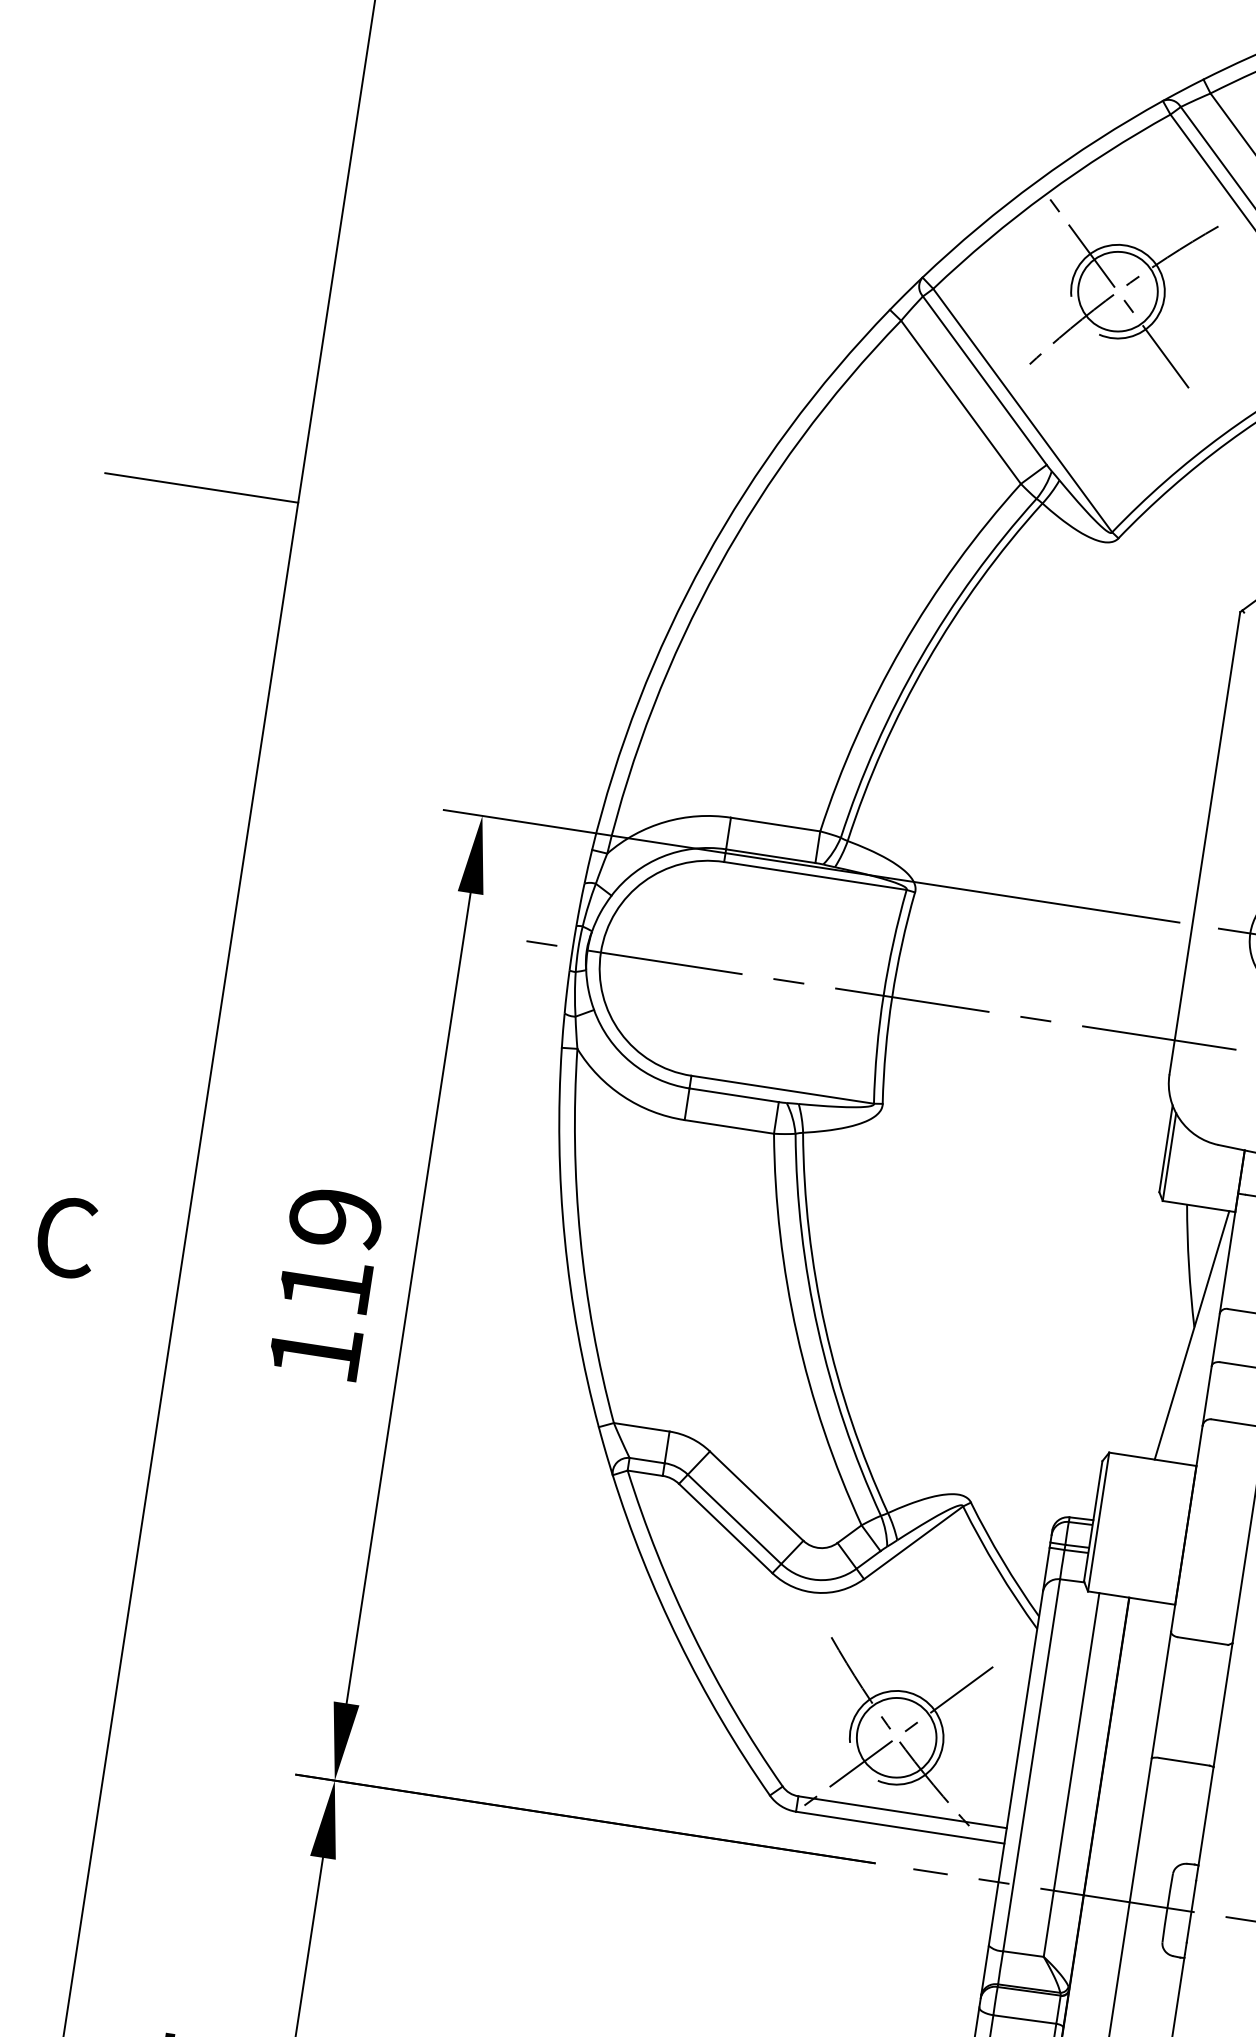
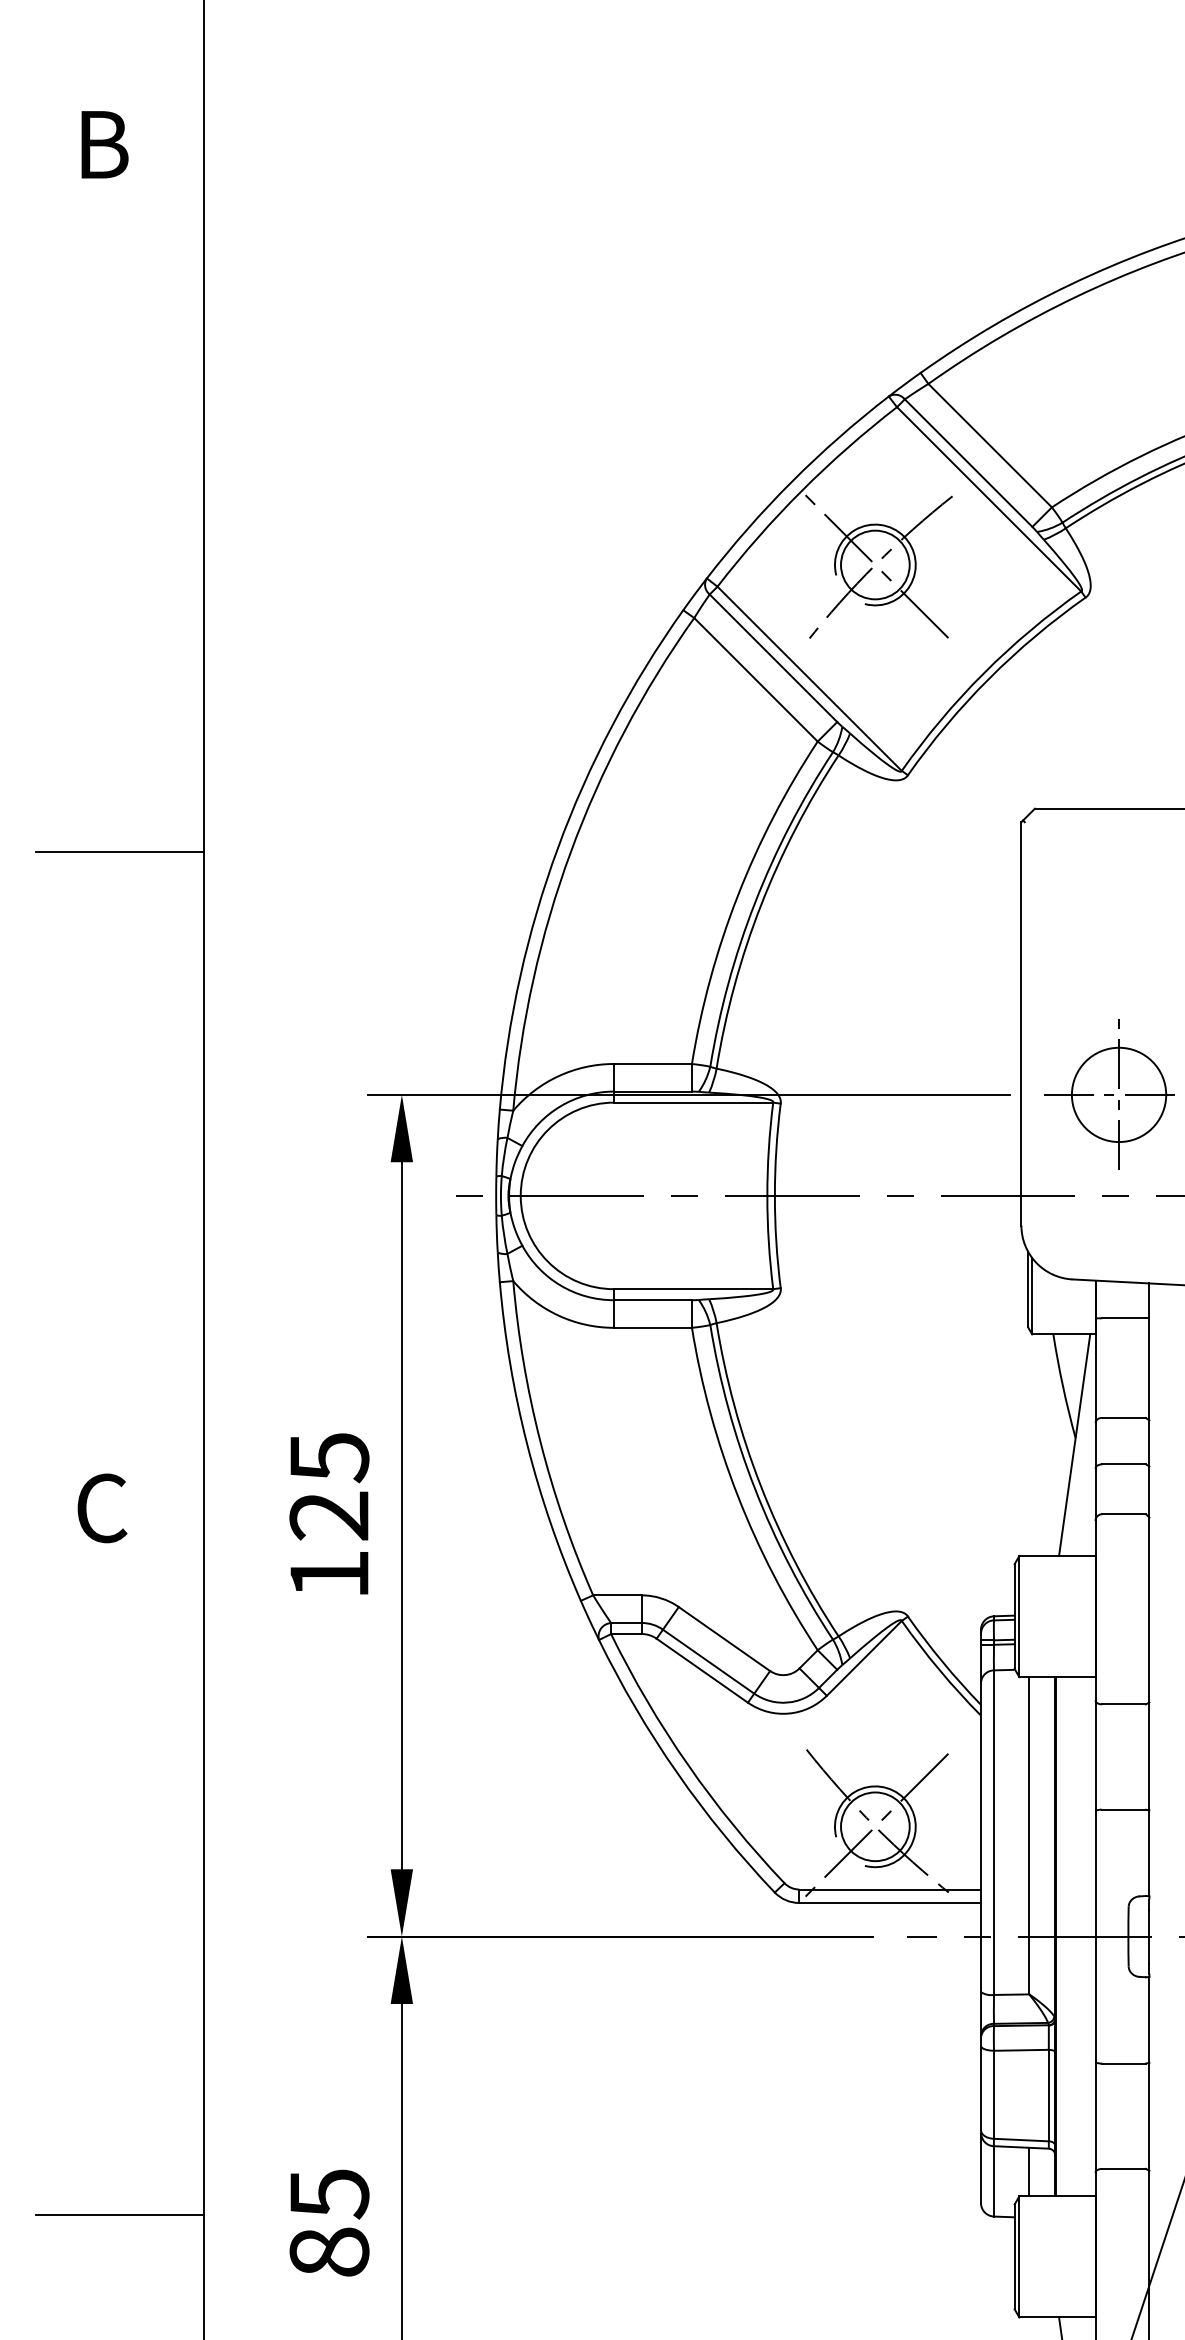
text: (330, 1252) -> (329, 1486), 119 -> 125

